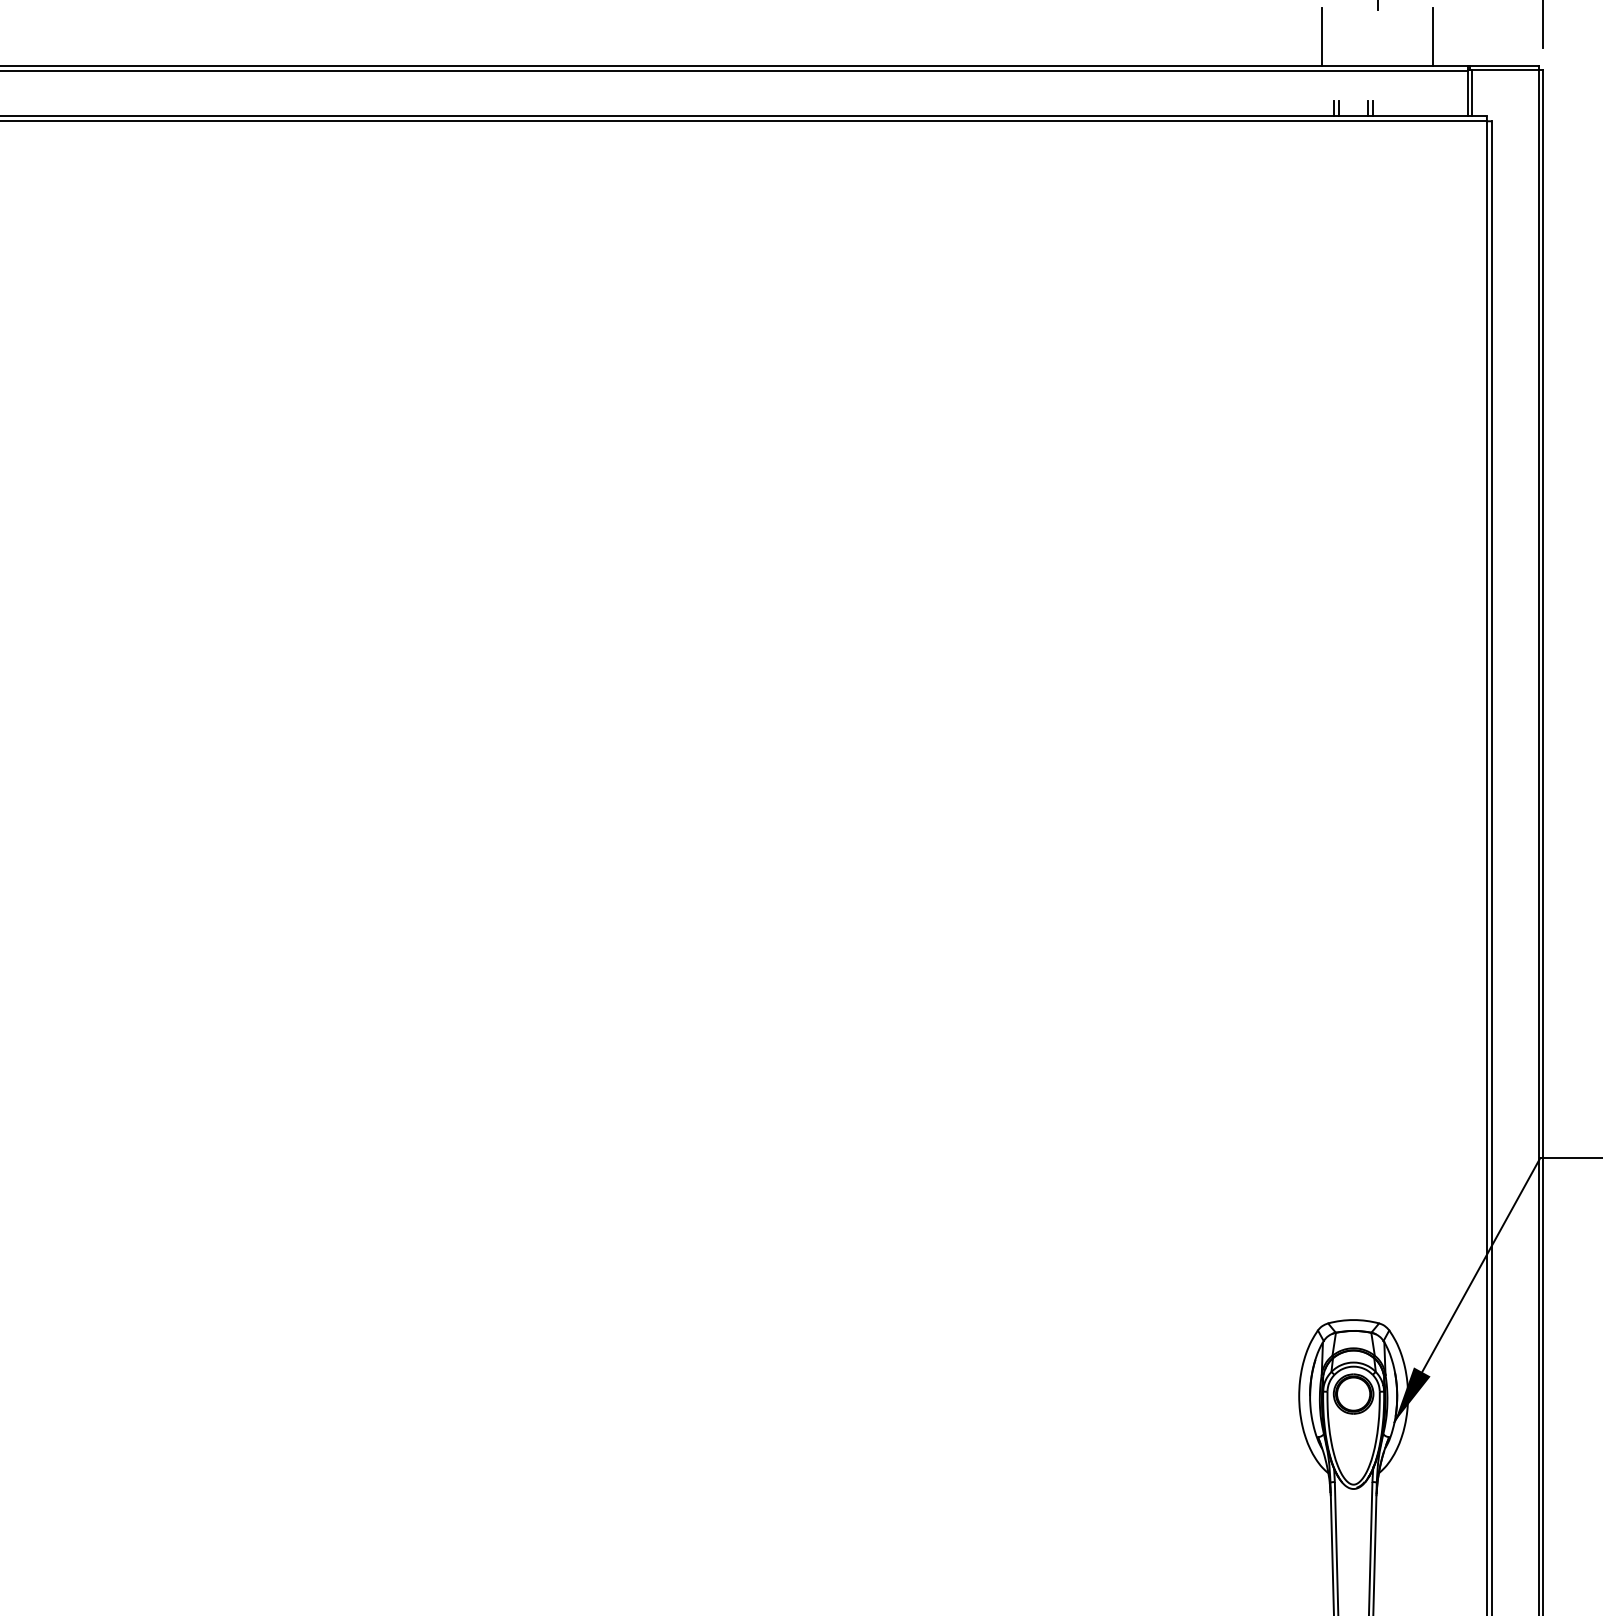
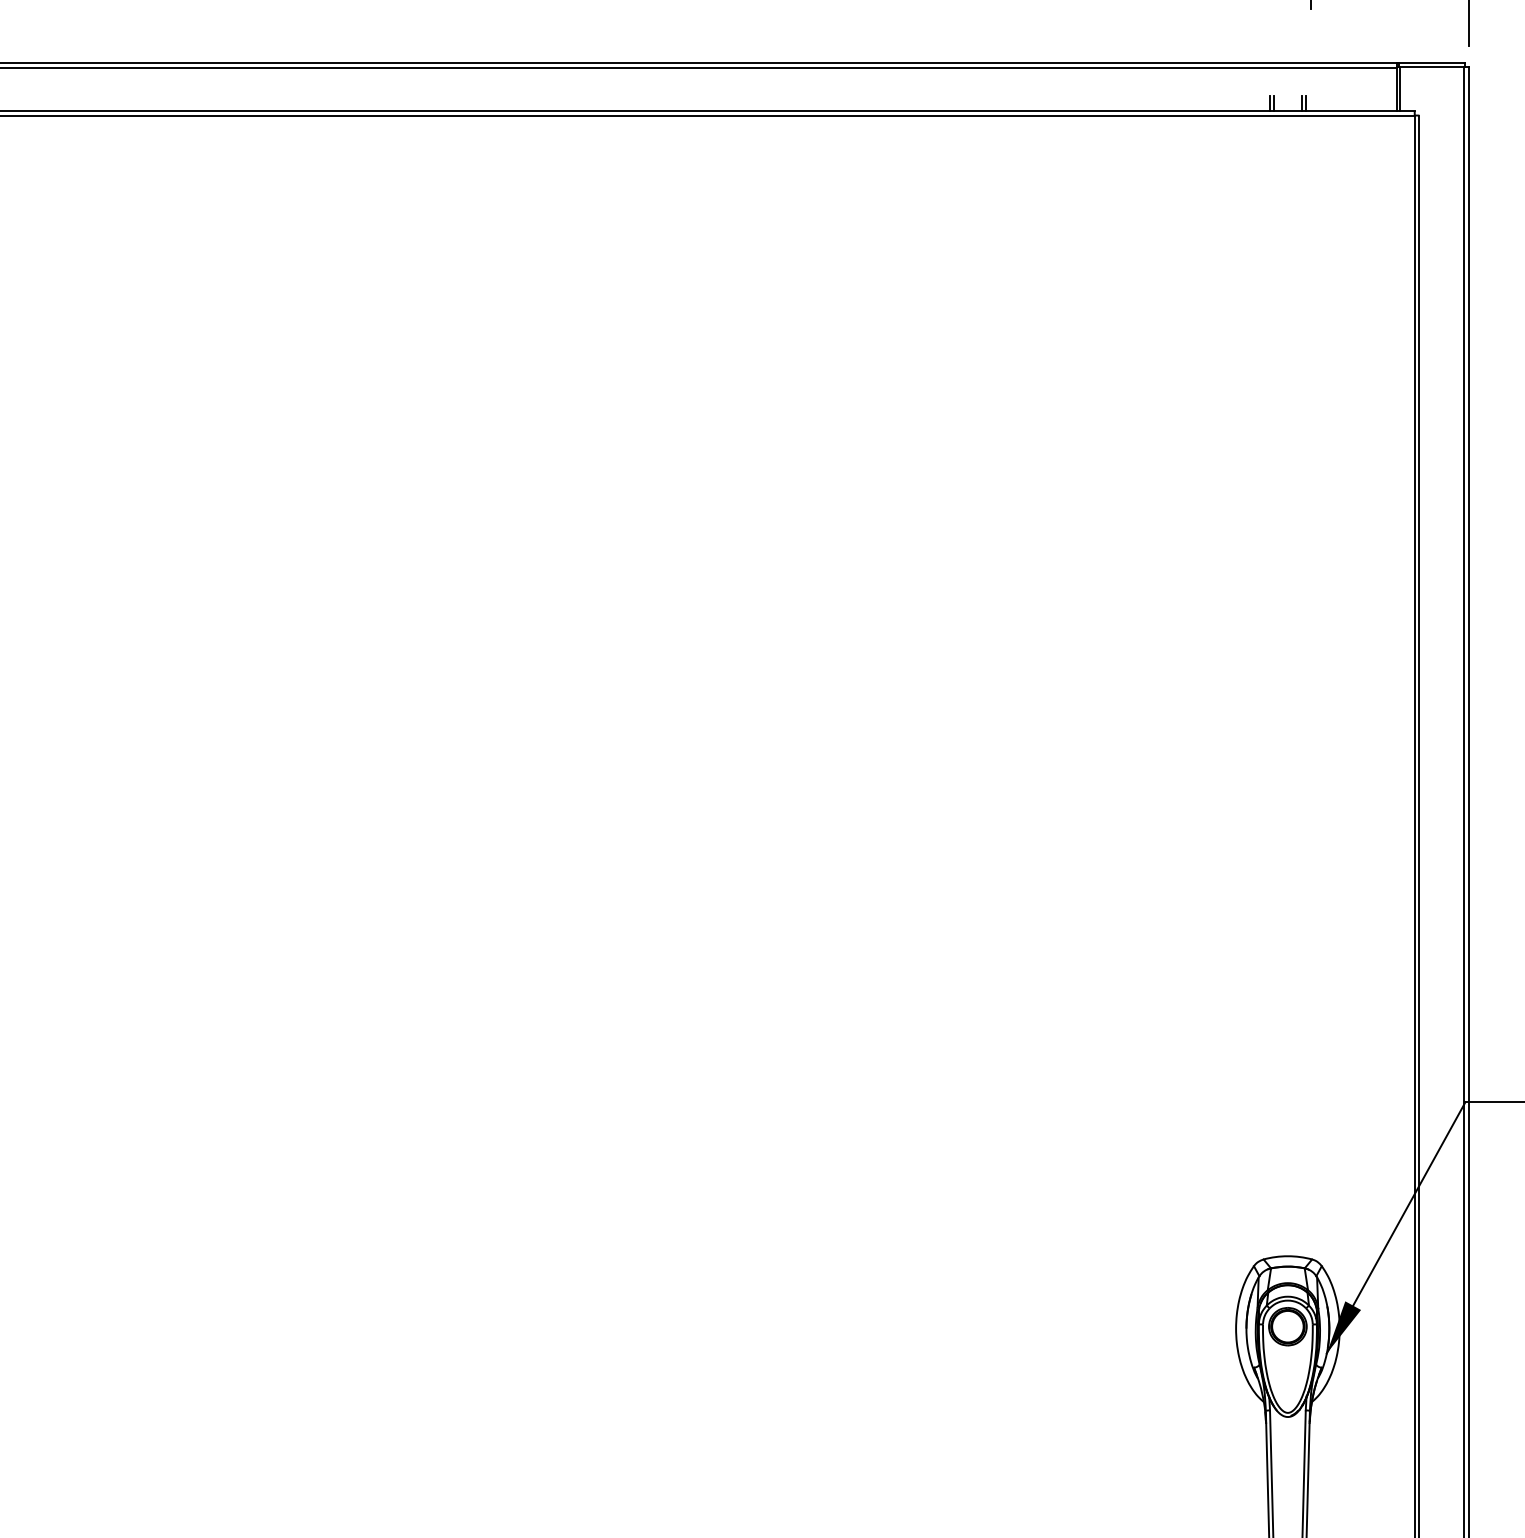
line: (1321, 37) -> (1257, 35), removed
line: (1433, 37) -> (1363, 35), removed

